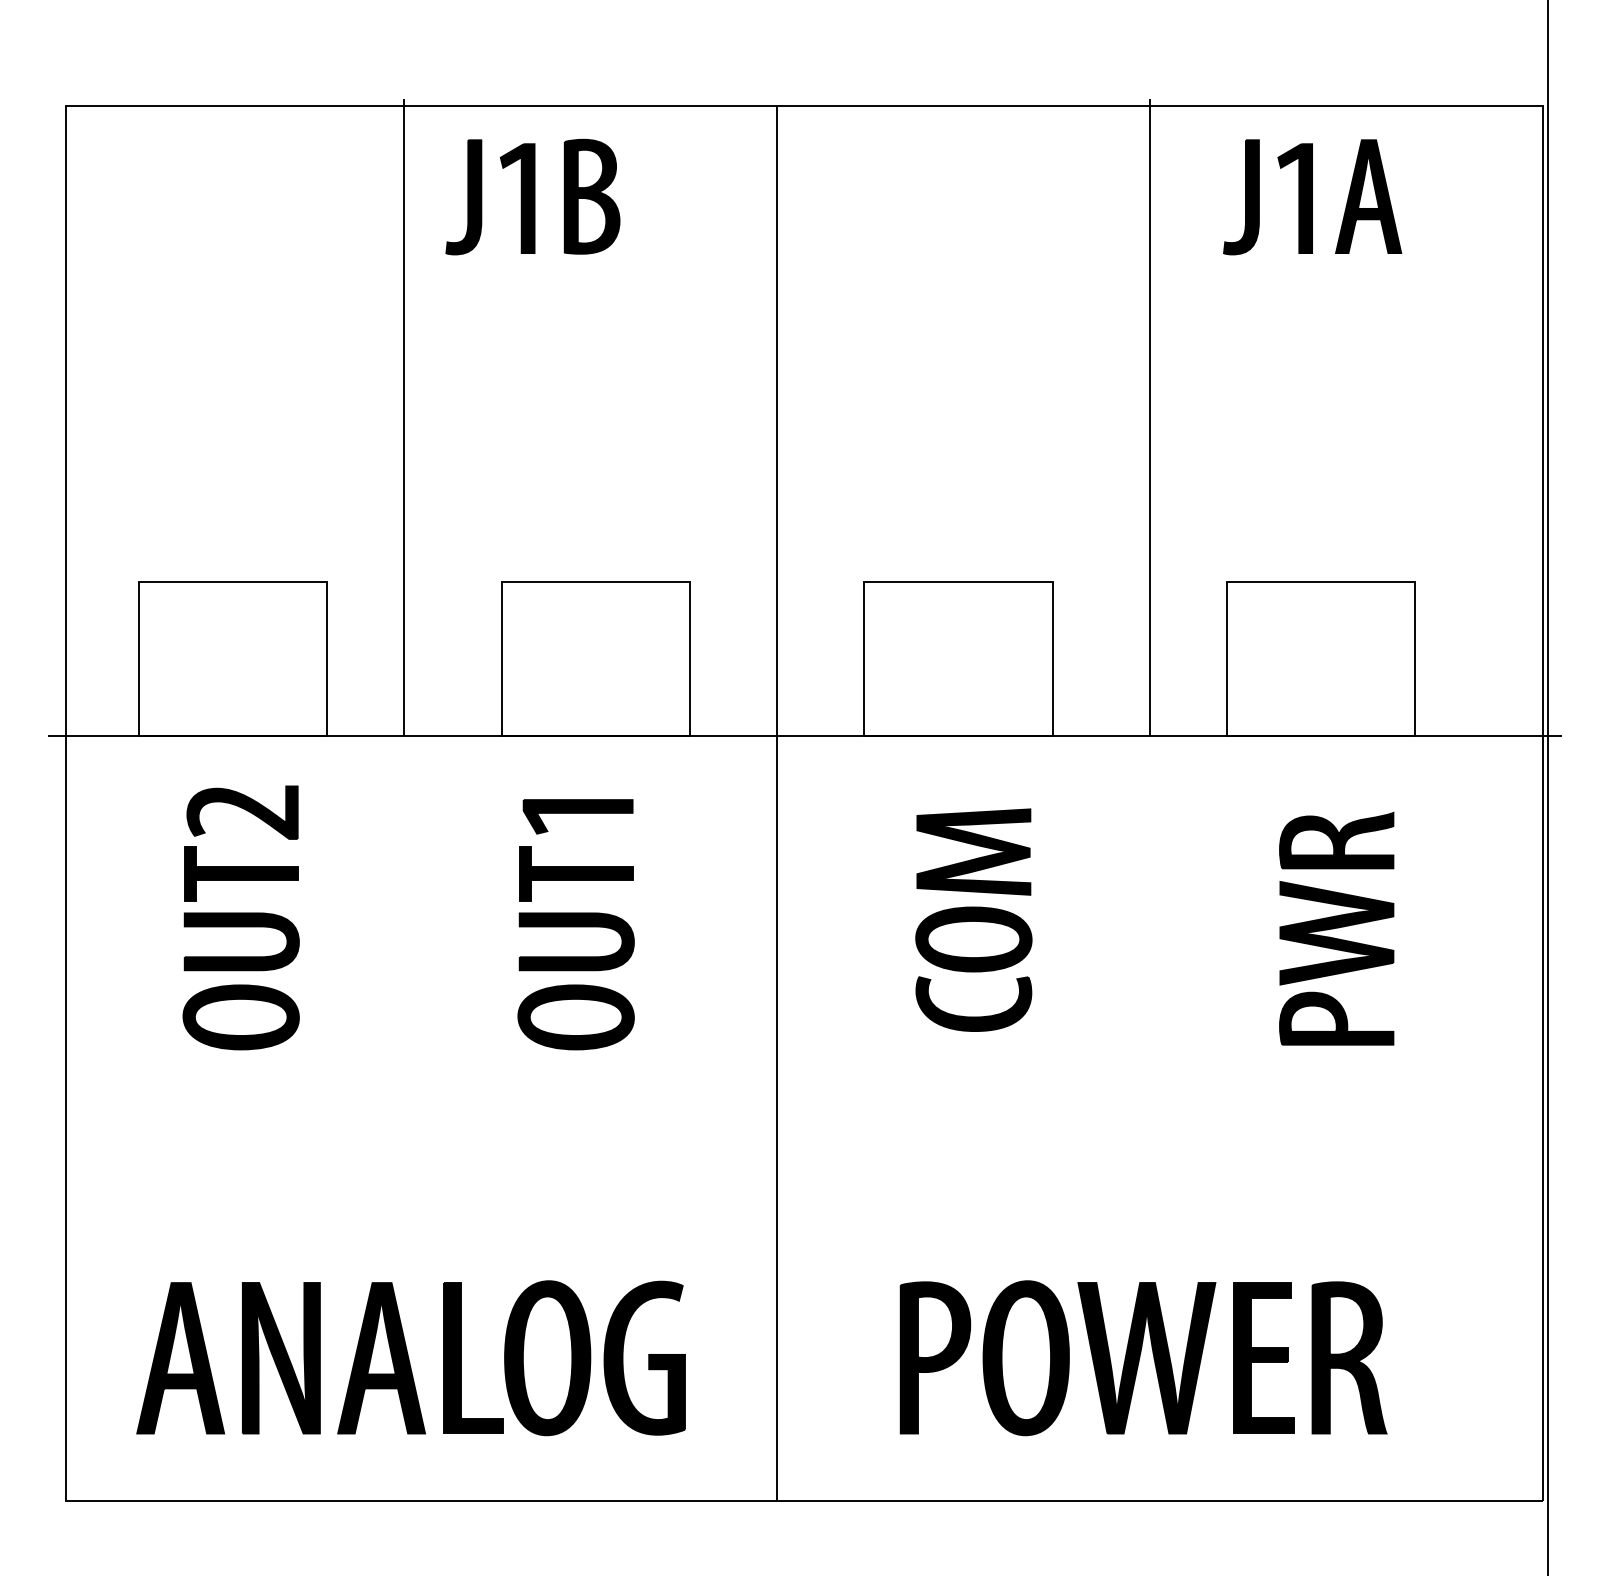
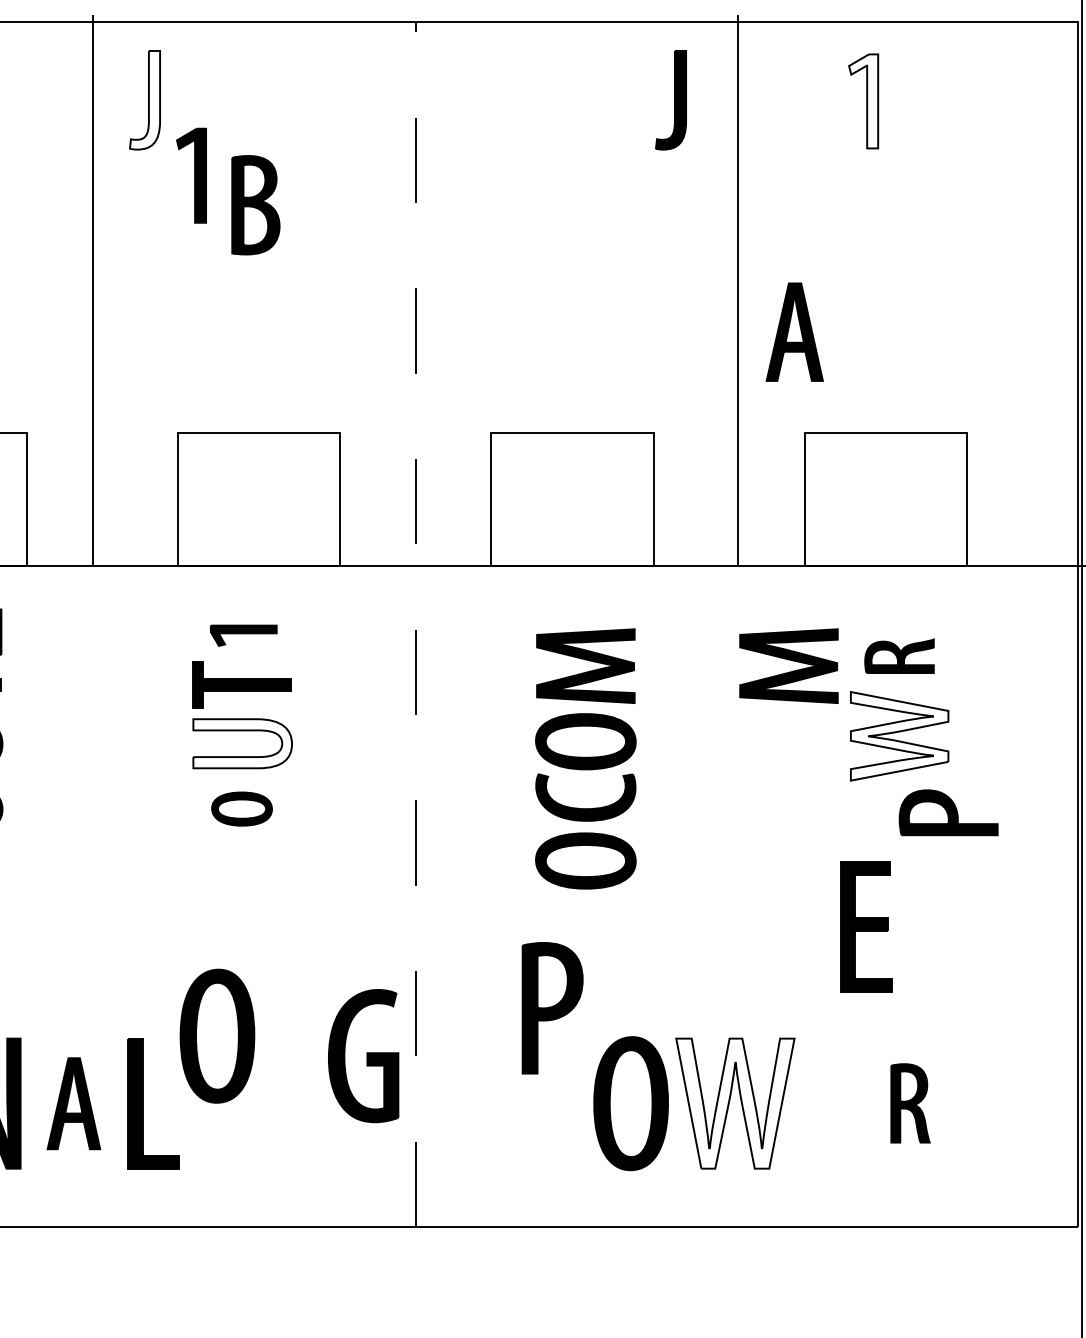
part: (591, 196) -> (255, 205), moved
part: (1368, 196) -> (794, 332), moved
fill: (463, 197) -> (144, 100), removed
part: (1241, 197) -> (671, 100), moved
part: (517, 198) -> (191, 175), moved
fill: (1295, 198) -> (863, 101), removed
line: (777, 803) -> (416, 624), solid -> dashed
part: (577, 816) -> (243, 635), size x0.7
part: (1336, 840) -> (899, 656), size x0.7
part: (1208, 851) -> (788, 665), added
fill: (1336, 932) -> (899, 735), removed
fill: (576, 941) -> (242, 743), removed
part: (575, 1017) -> (241, 809), size x0.6
part: (1336, 1018) -> (948, 812), moved
part: (973, 1077) -> (585, 861), added
part: (644, 1357) -> (363, 1055), moved
part: (935, 1357) -> (552, 1007), moved
part: (1263, 1357) -> (866, 926), moved
part: (1349, 1357) -> (910, 1103), size x0.6
part: (381, 1358) -> (73, 1103), size x0.7
part: (547, 1358) -> (217, 1036), moved
fill: (1146, 1358) -> (735, 1103), removed

